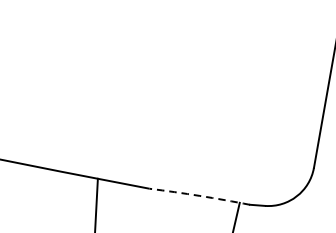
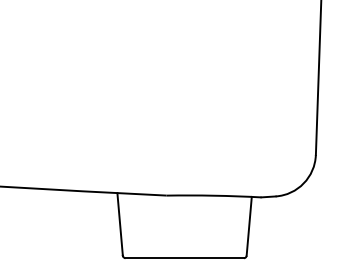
arc: (200, 195) -> (214, 195), dashed -> solid

